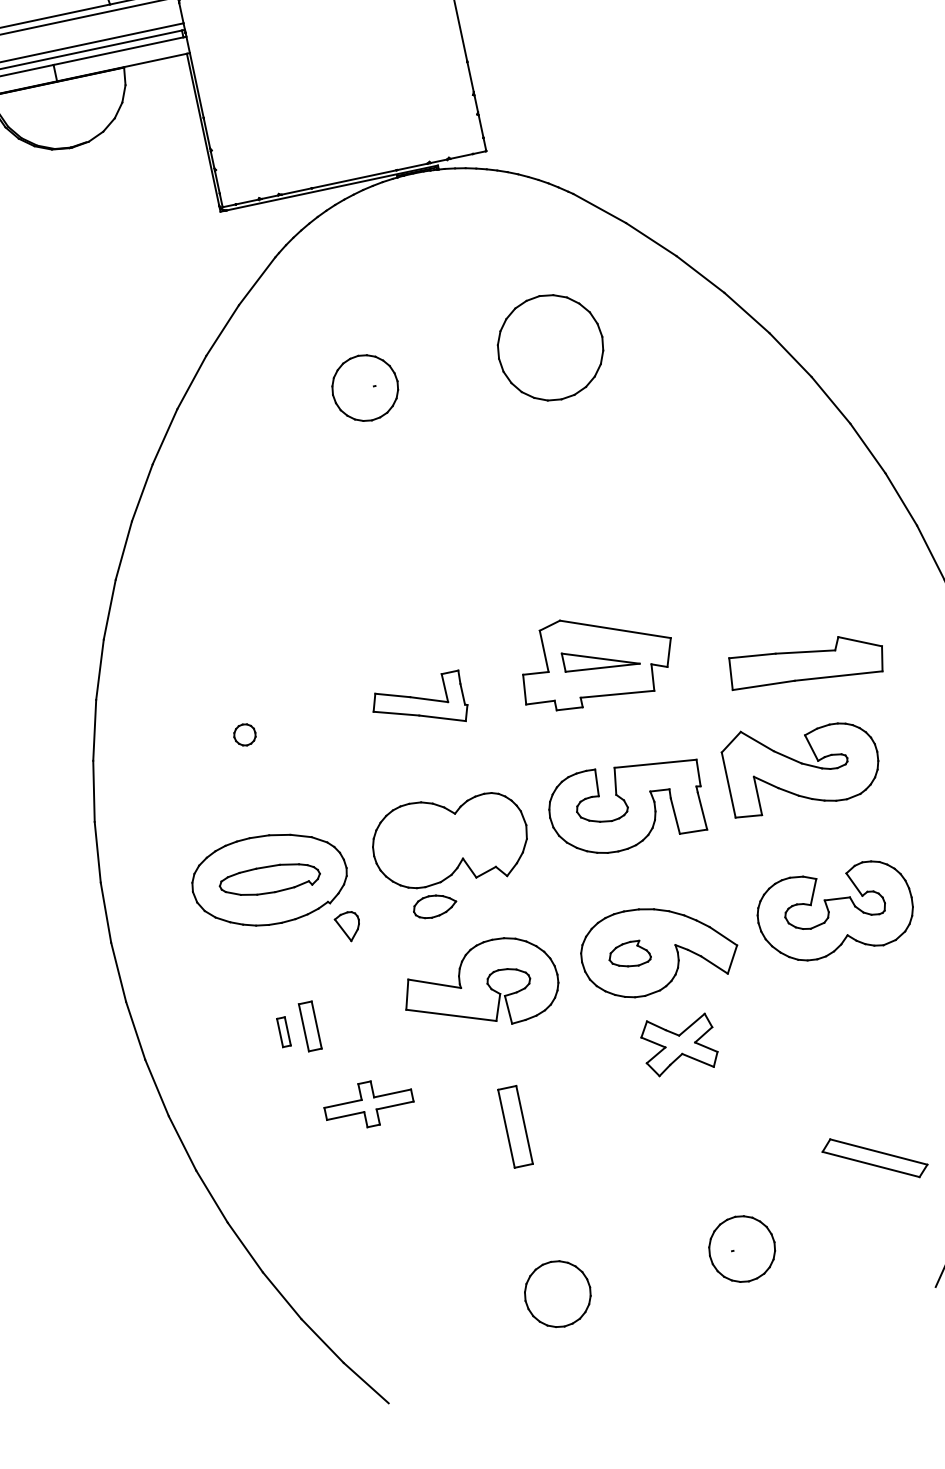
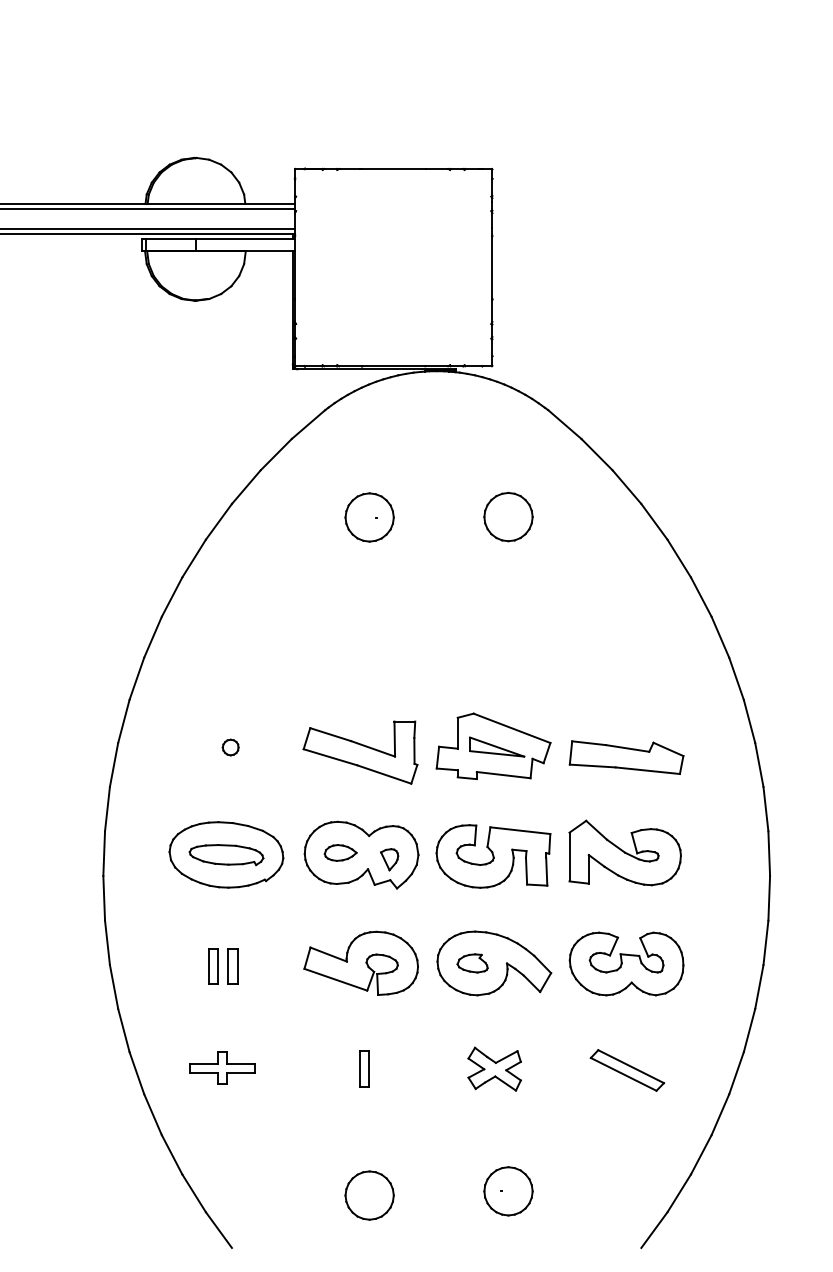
part: (550, 348) -> (508, 517), size x0.62
part: (806, 664) -> (626, 757), moved
part: (419, 704) -> (360, 752), size x1.67
part: (434, 905) -> (340, 852), moved
part: (348, 926) -> (389, 859), moved
part: (284, 1032) -> (213, 966), size x1.67
part: (678, 1043) -> (494, 1068), moved
part: (369, 1103) -> (222, 1067), moved
part: (514, 1125) -> (364, 1068), size x0.62
part: (875, 1158) -> (627, 1070), moved

